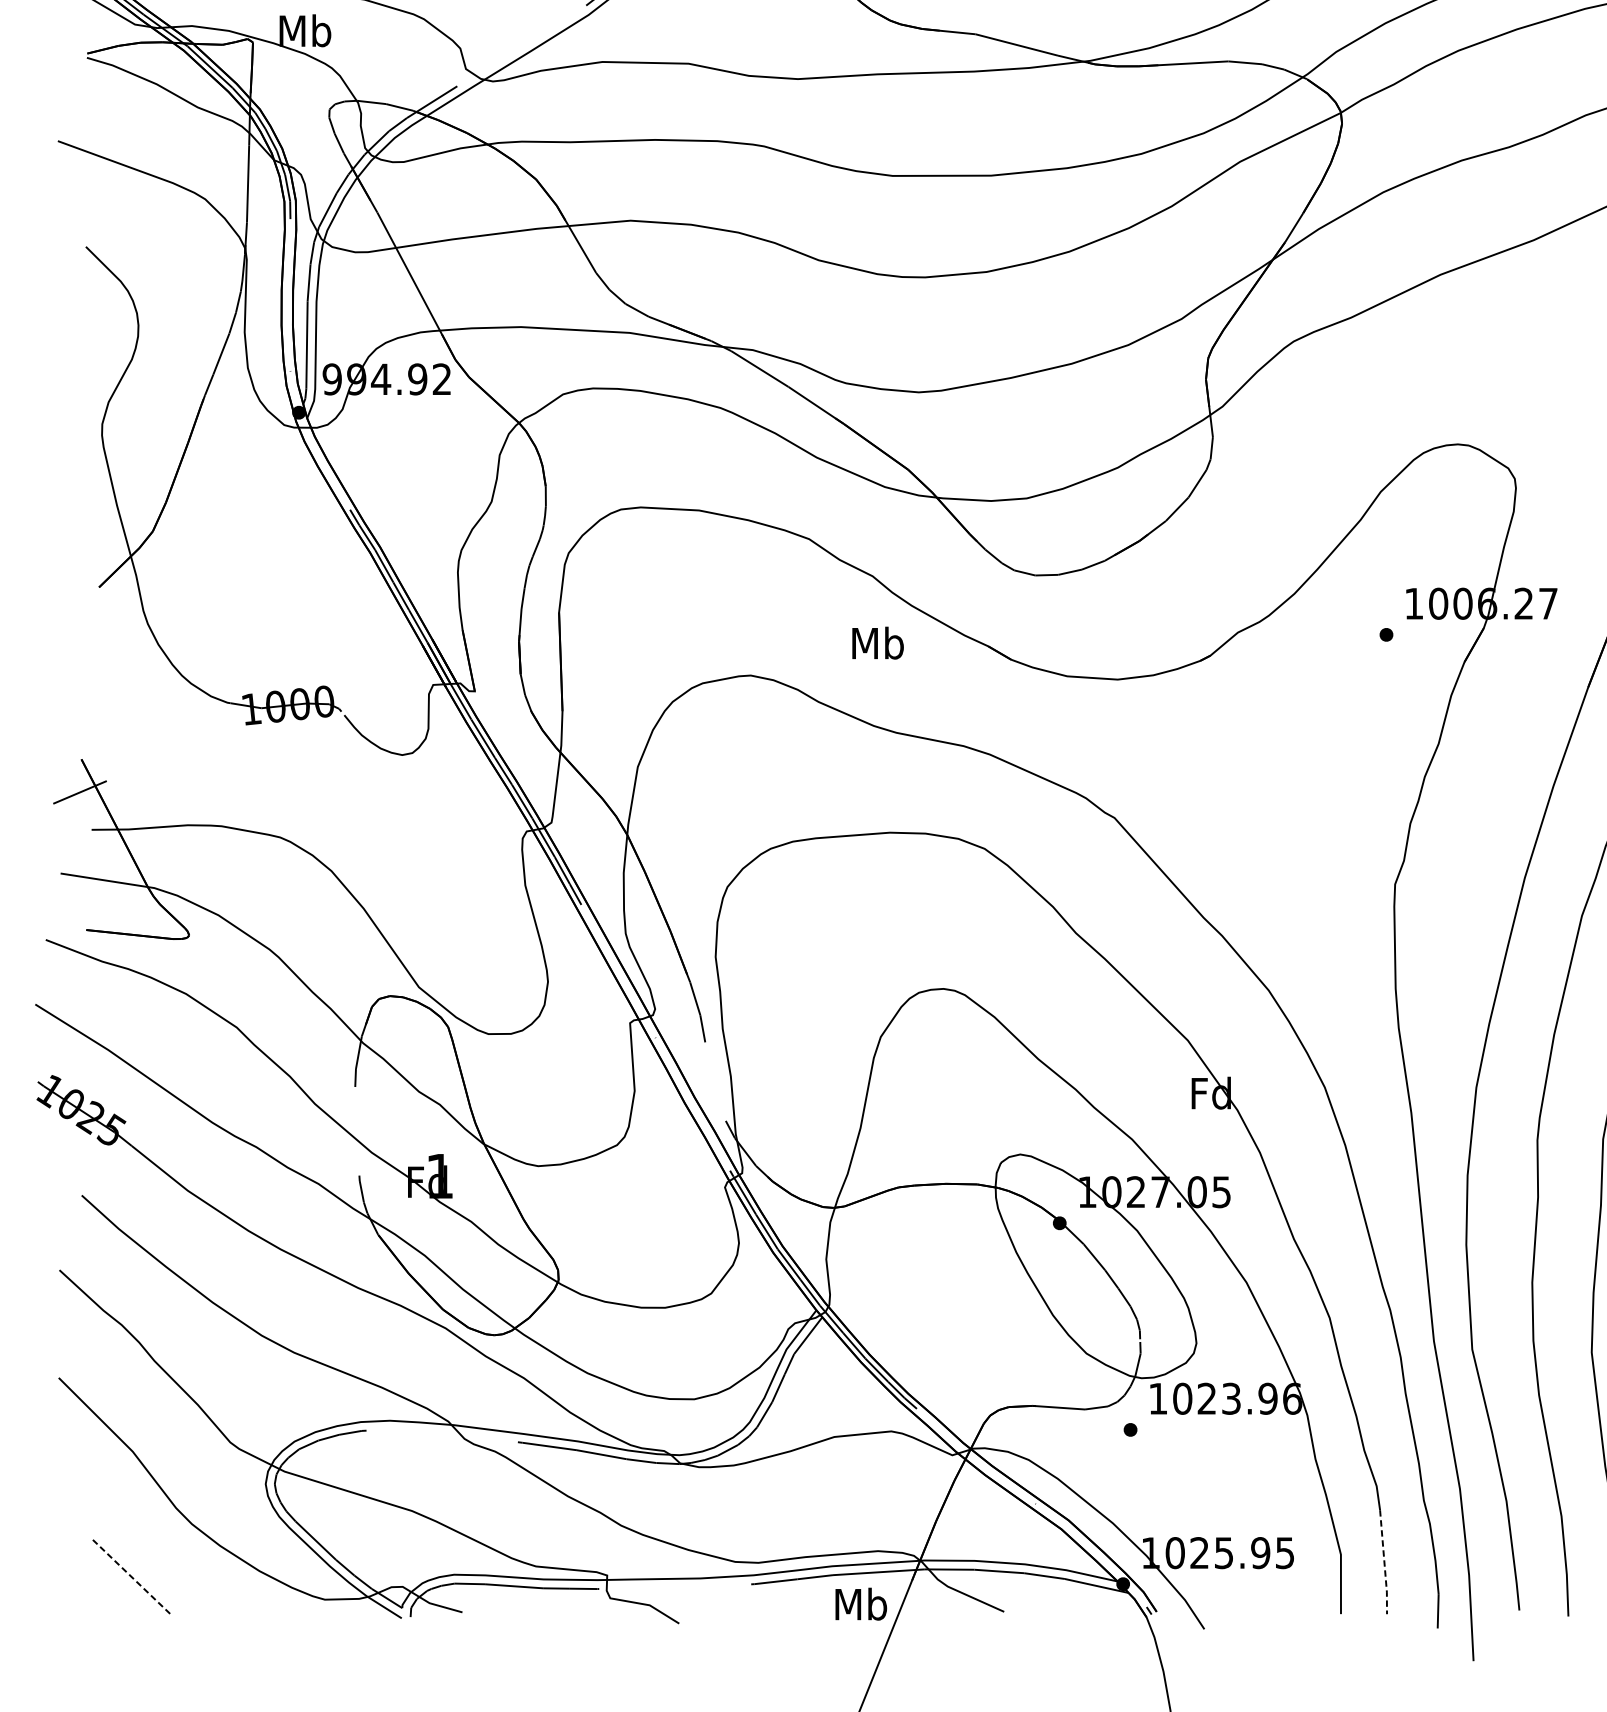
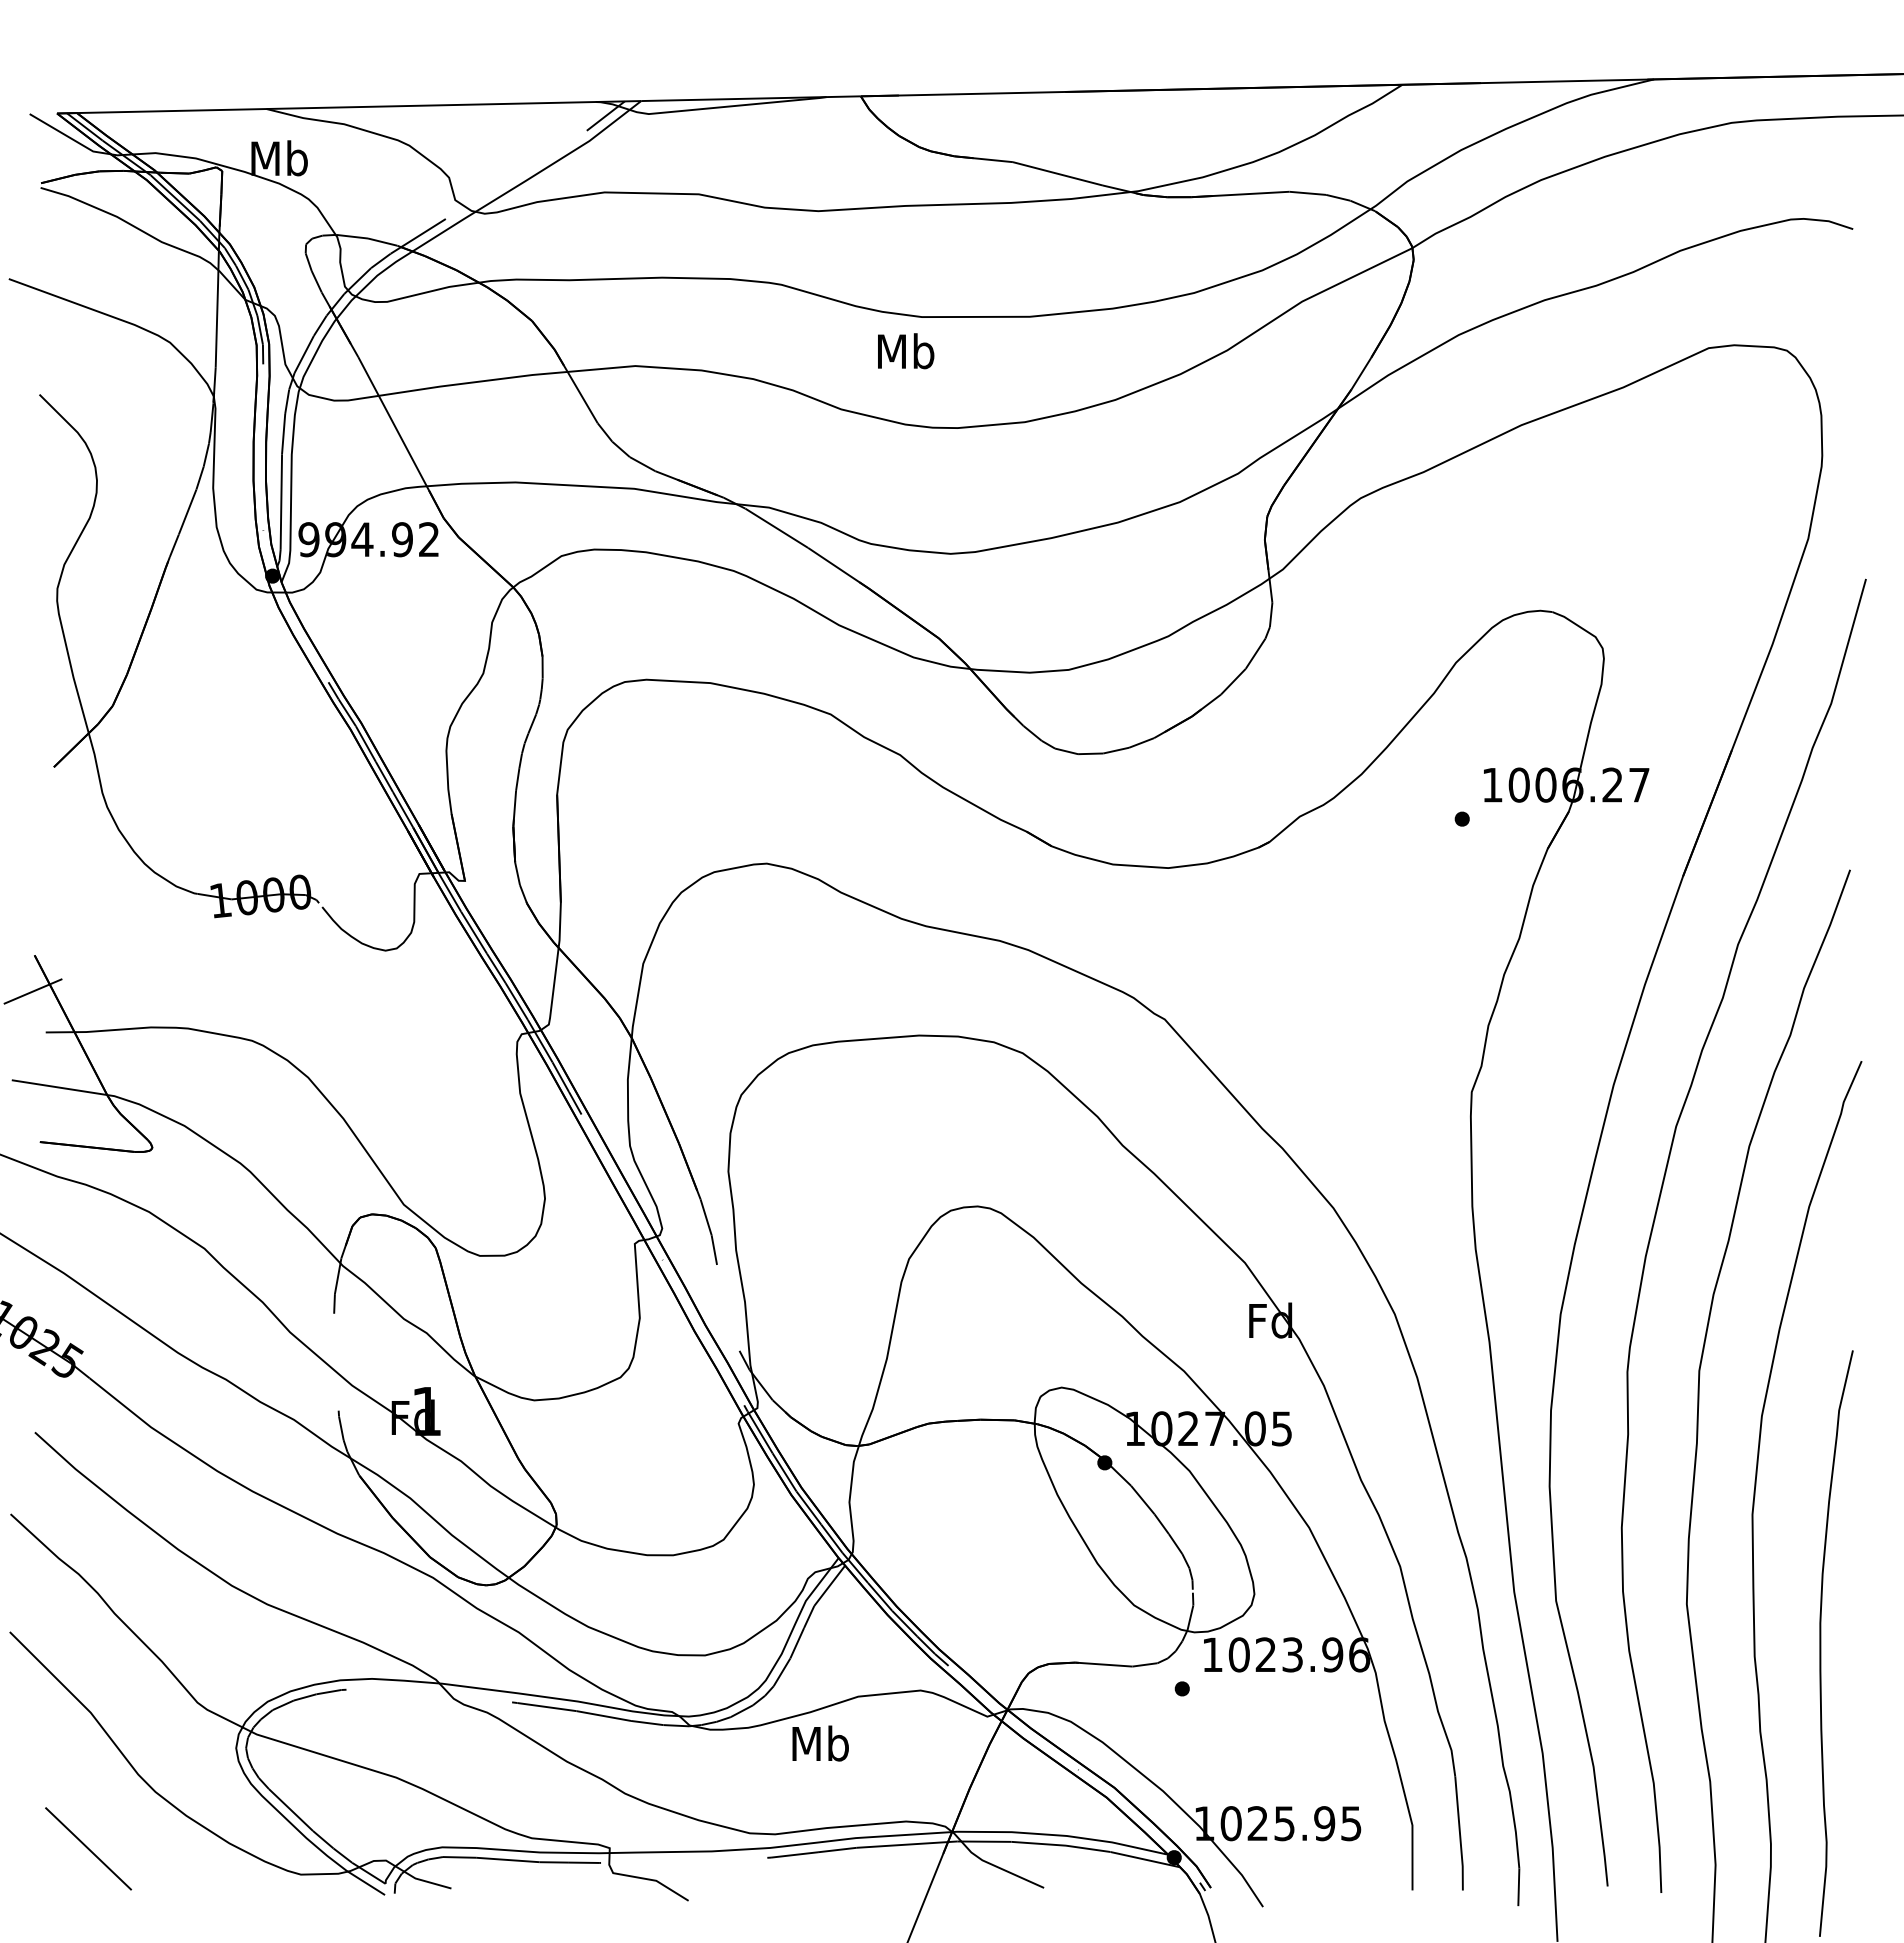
text: (878, 643) -> (906, 351), moved
line: (1384, 1563) -> (1460, 1834), dashed -> solid
line: (130, 1575) -> (88, 1848), dashed -> solid
text: (861, 1604) -> (820, 1743), moved

